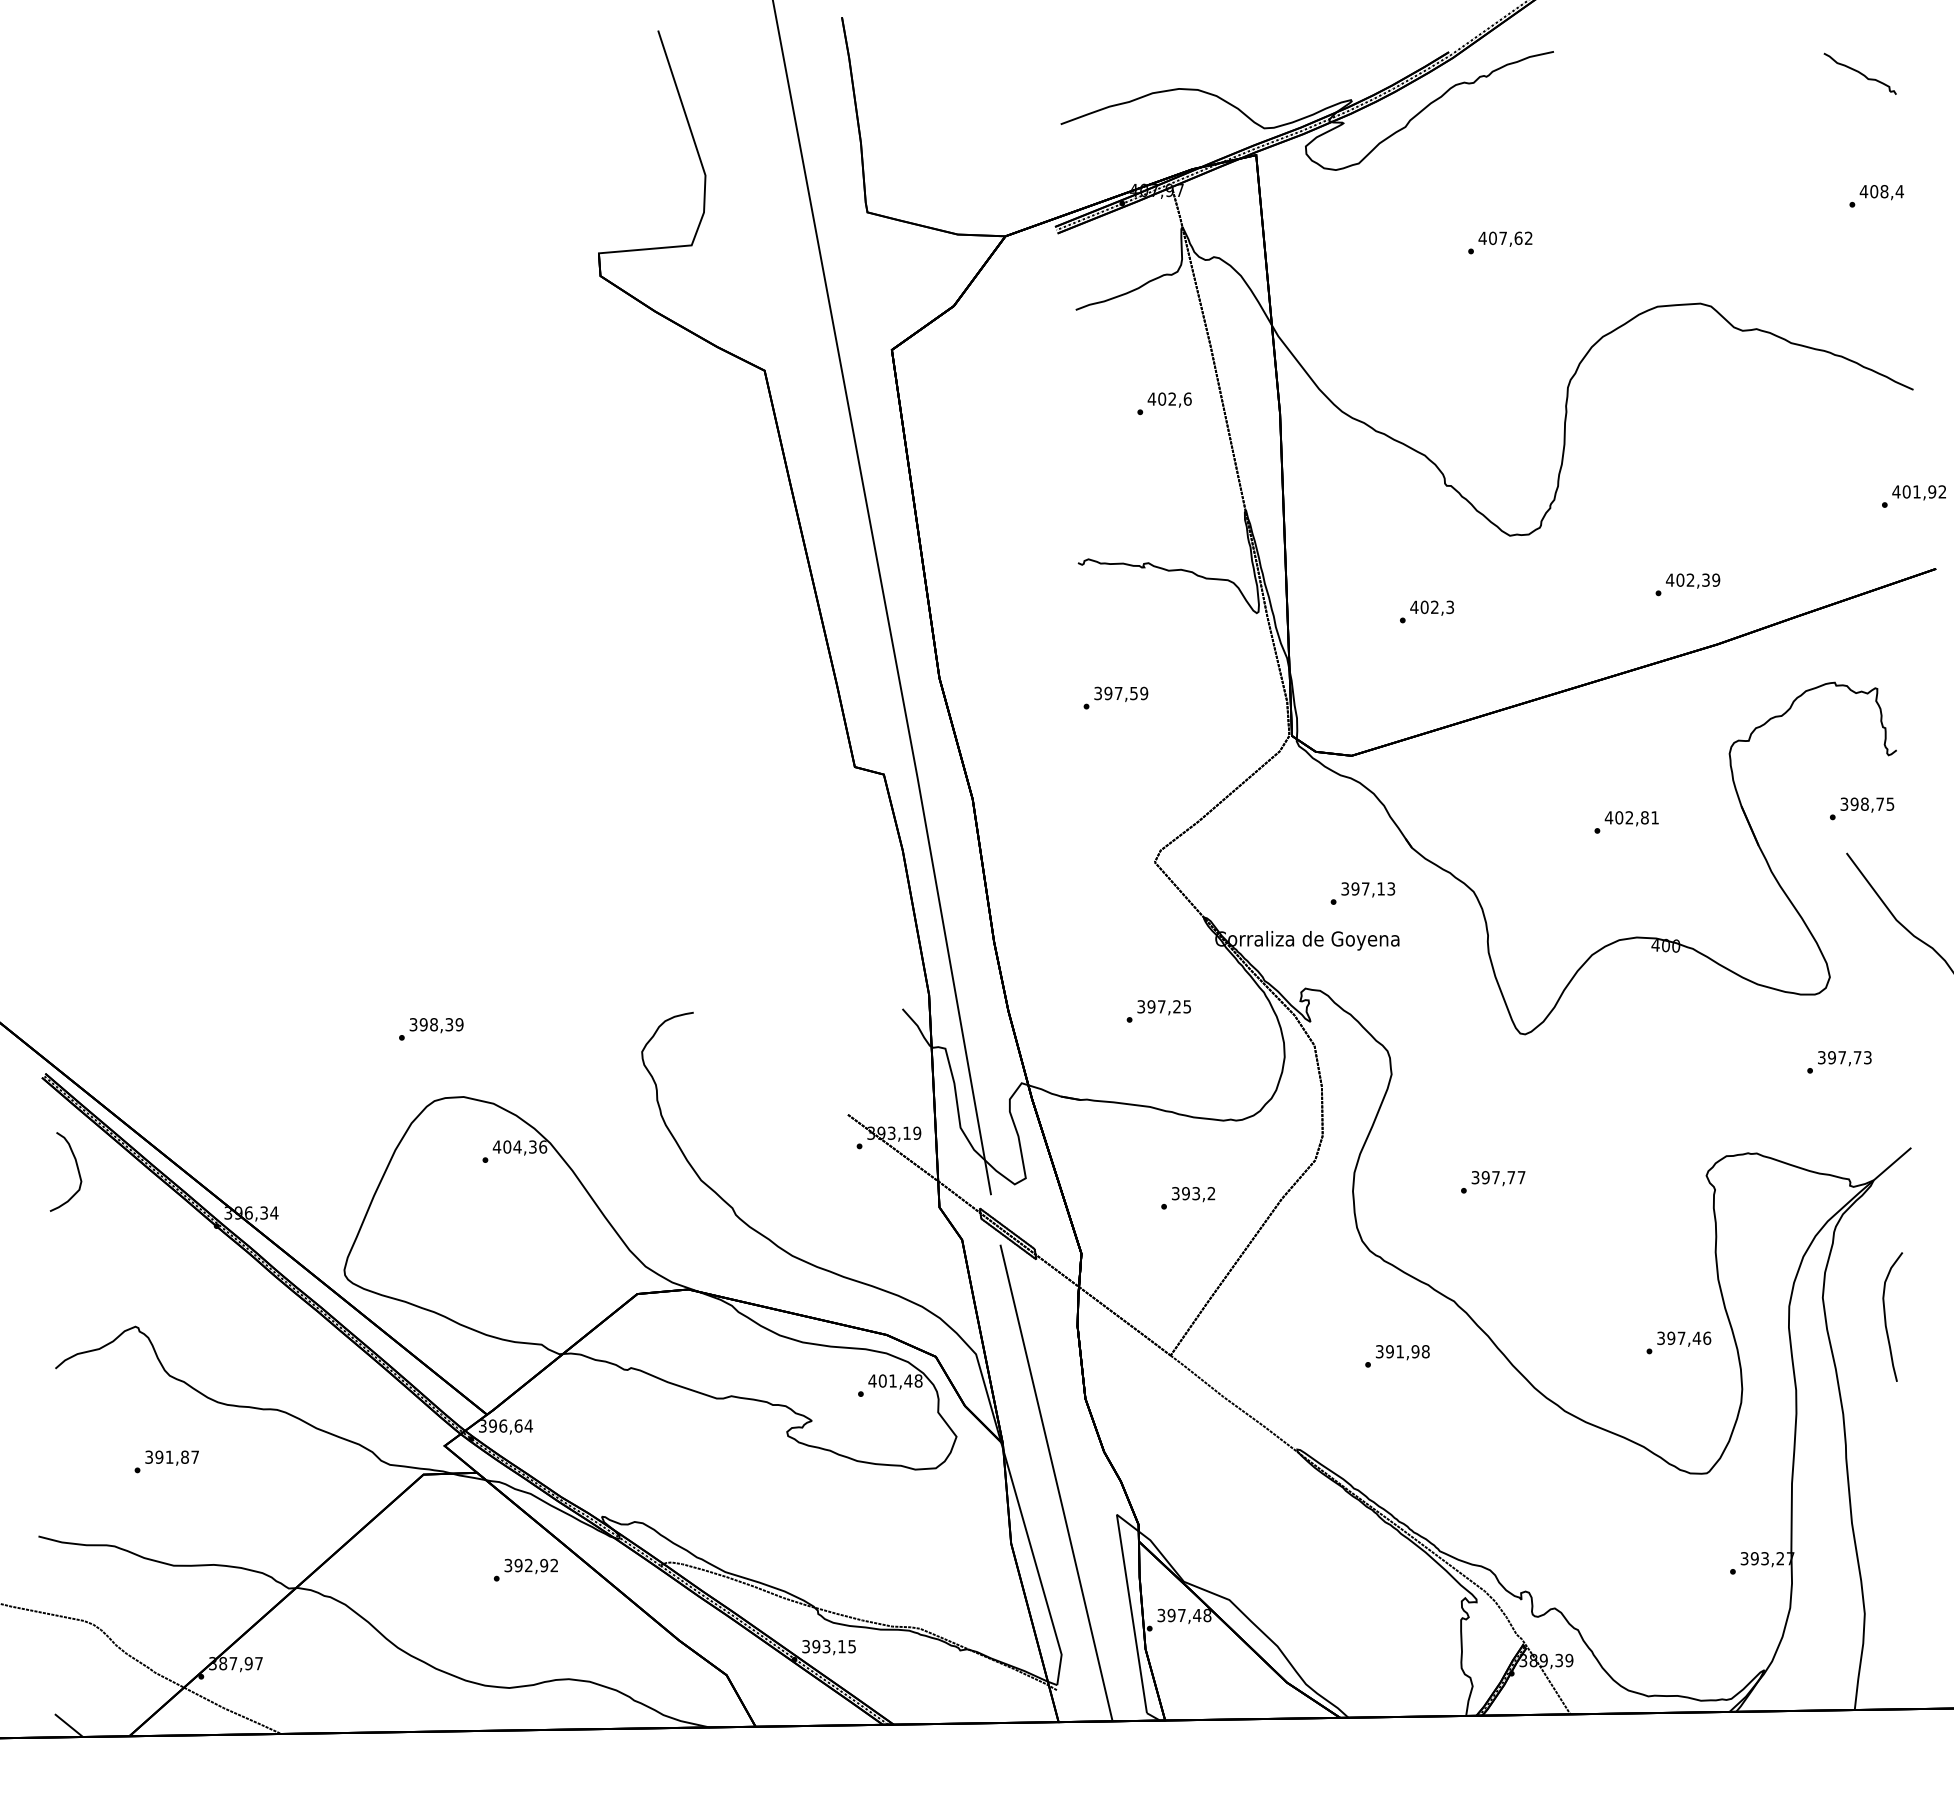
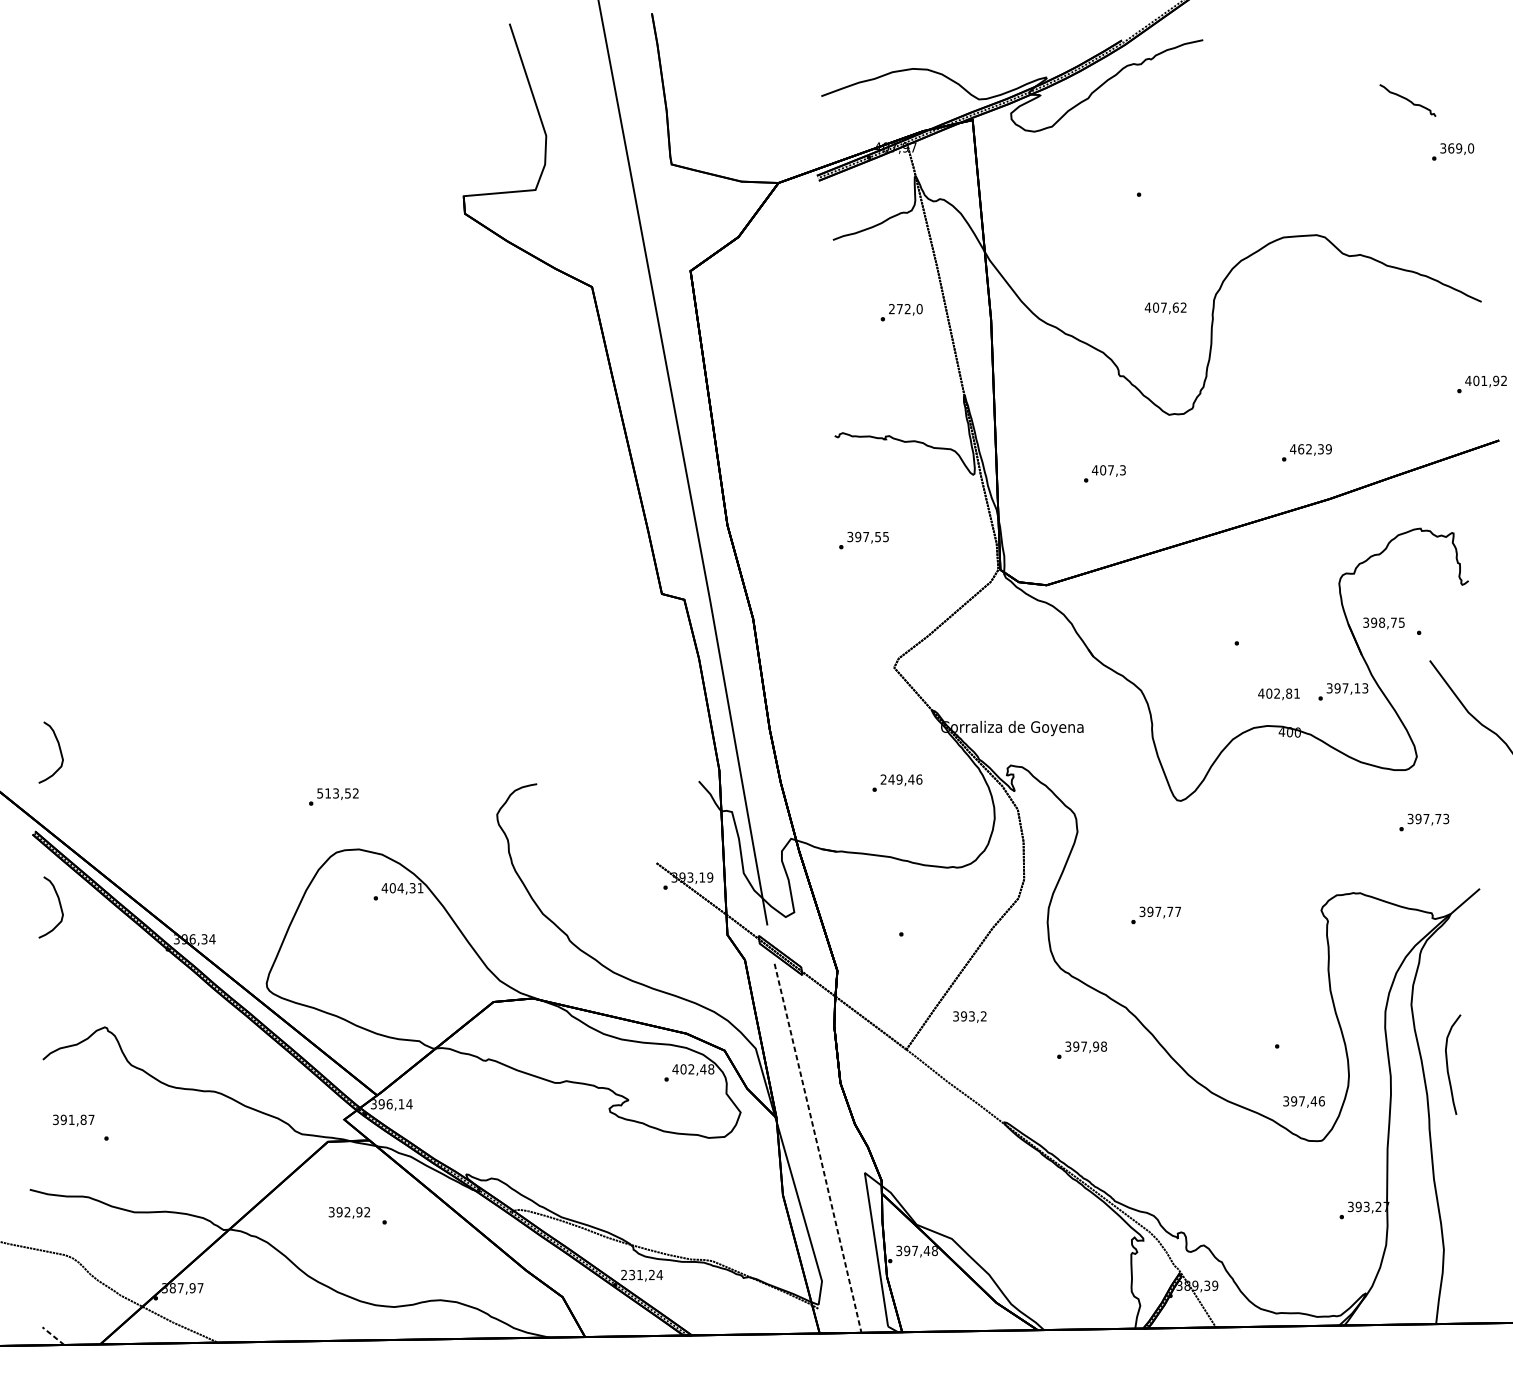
curve: (1859, 73) -> (1407, 100), moved
text: (1881, 191) -> (1456, 148), 408,4 -> 369,0
text: (1505, 238) -> (1165, 307), moved
text: (1169, 398) -> (905, 308), 402,6 -> 272,0
text: (1680, 579) -> (1301, 448), 402,39 -> 462,39
text: (1434, 606) -> (1110, 469), 402,3 -> 407,3
text: (1144, 692) -> (886, 536), 397,59 -> 397,55
text: (1867, 804) -> (1384, 622), moved
text: (1631, 818) -> (1278, 694), moved
text: (1362, 893) -> (1343, 691), moved
curve: (76, 967) -> (59, 749), added
text: (1164, 1006) -> (901, 779), 397,25 -> 249,46
text: (436, 1024) -> (337, 793), 398,39 -> 513,52
text: (543, 1146) -> (420, 887), 404,36 -> 404,31
text: (1193, 1194) -> (969, 1017), moved
curve: (1886, 1319) -> (1448, 1066), moved
text: (1684, 1338) -> (1304, 1101), moved
text: (1399, 1351) -> (1083, 1046), 391,98 -> 397,98
text: (892, 1380) -> (691, 1068), 401,48 -> 402,48
text: (518, 1425) -> (401, 1103), 396,64 -> 396,14
text: (171, 1457) -> (73, 1120), moved
line: (1057, 1484) -> (818, 1149), solid -> dashed
text: (530, 1566) -> (348, 1212), moved
text: (829, 1646) -> (642, 1274), 393,15 -> 231,24
line: (68, 1725) -> (53, 1336), solid -> dashed

